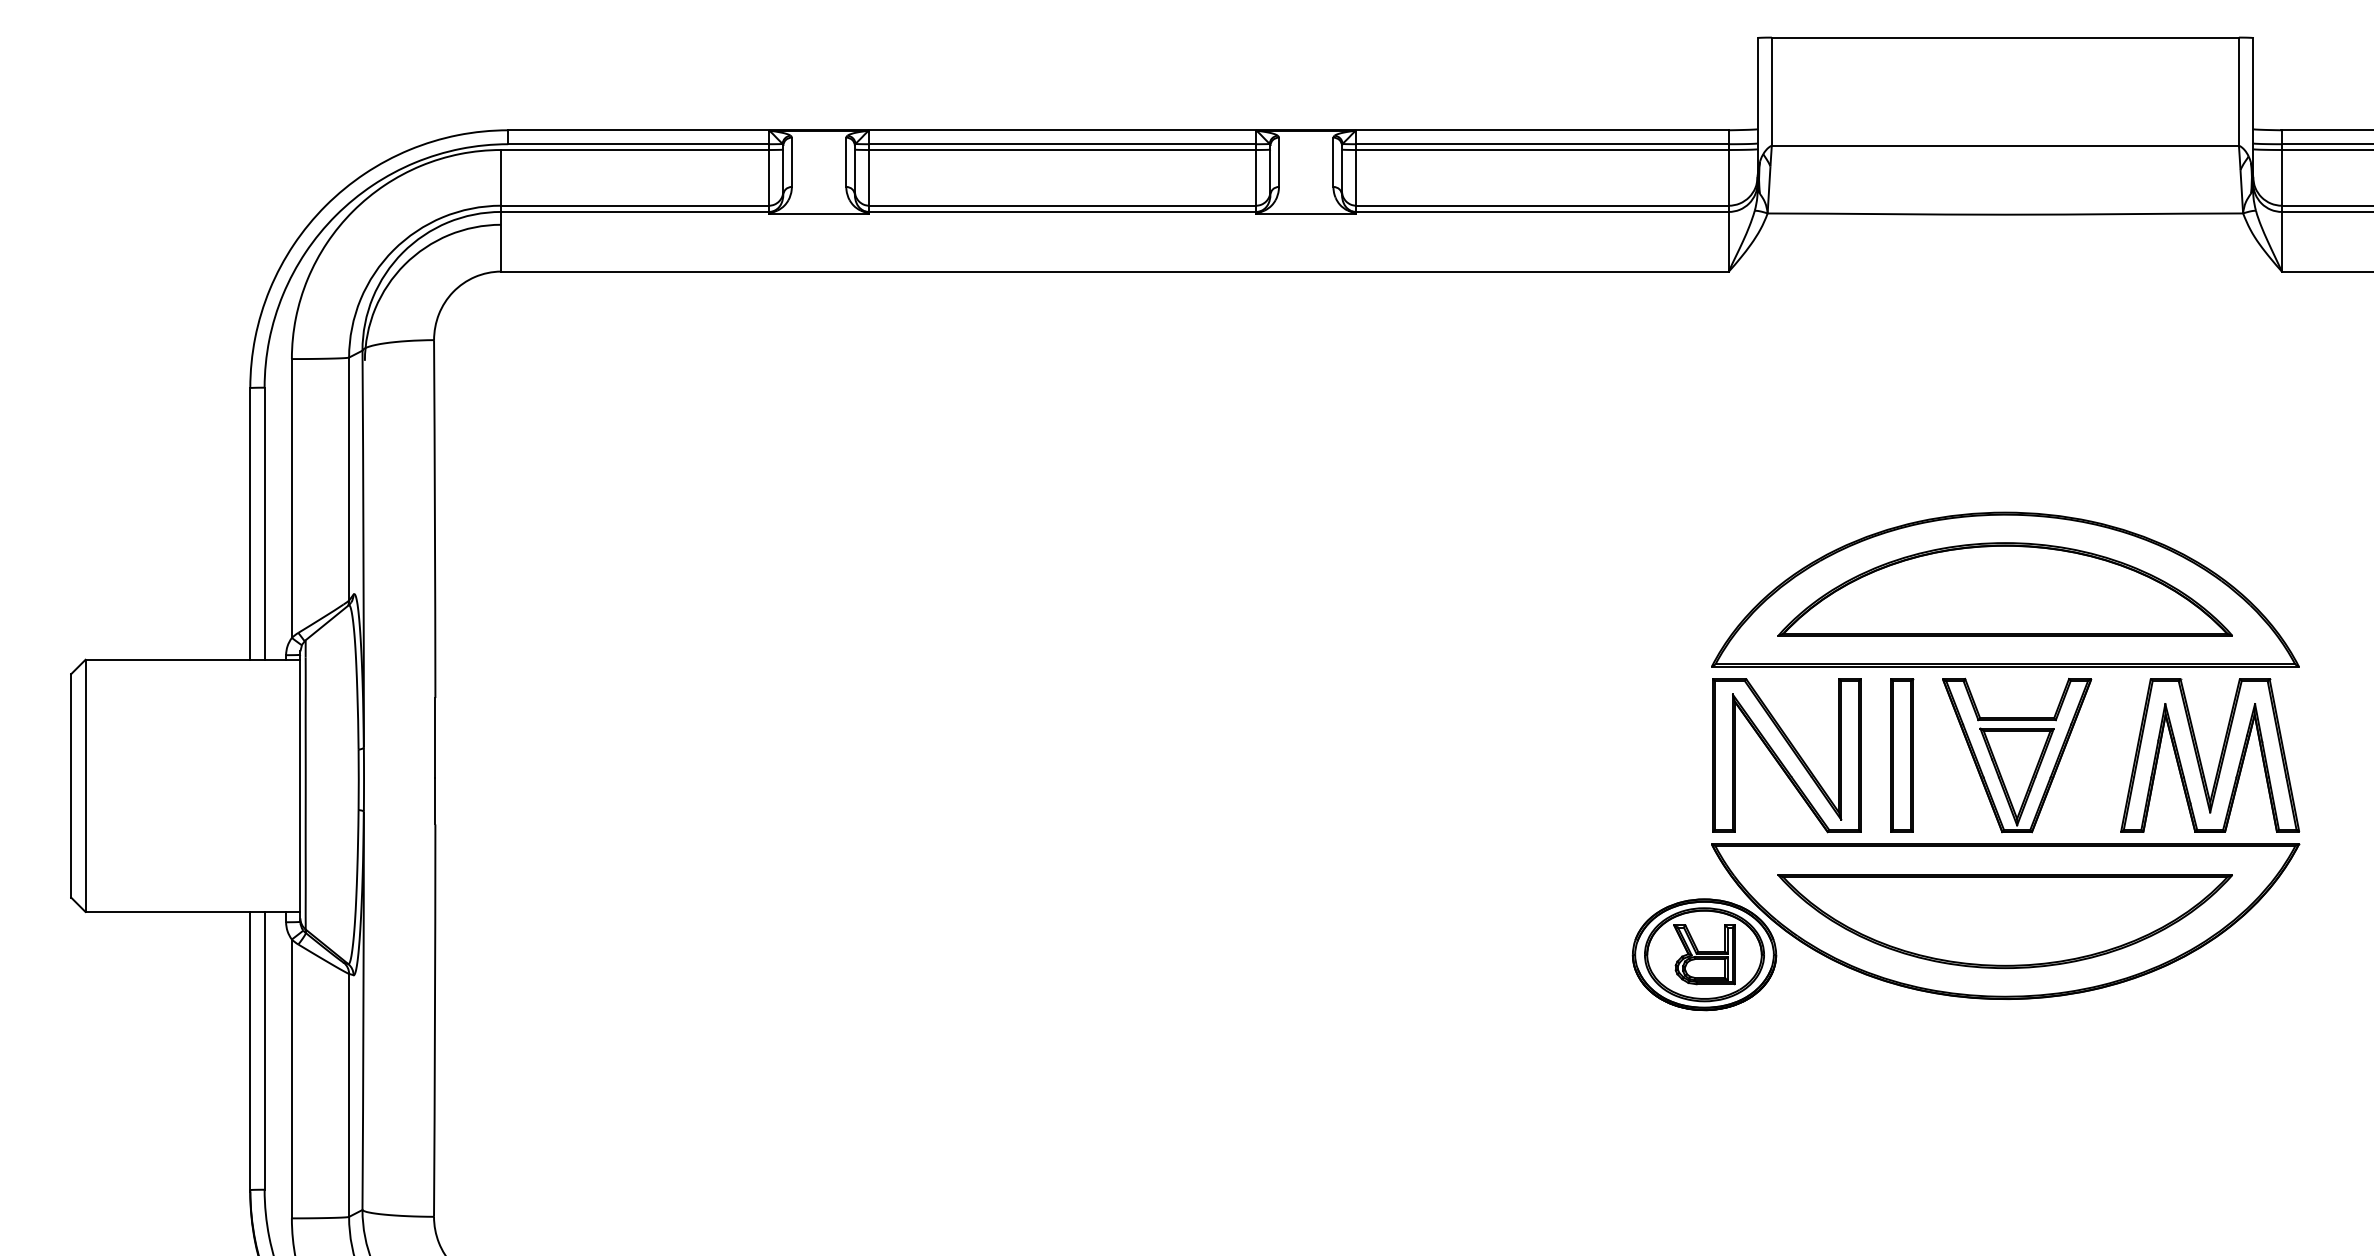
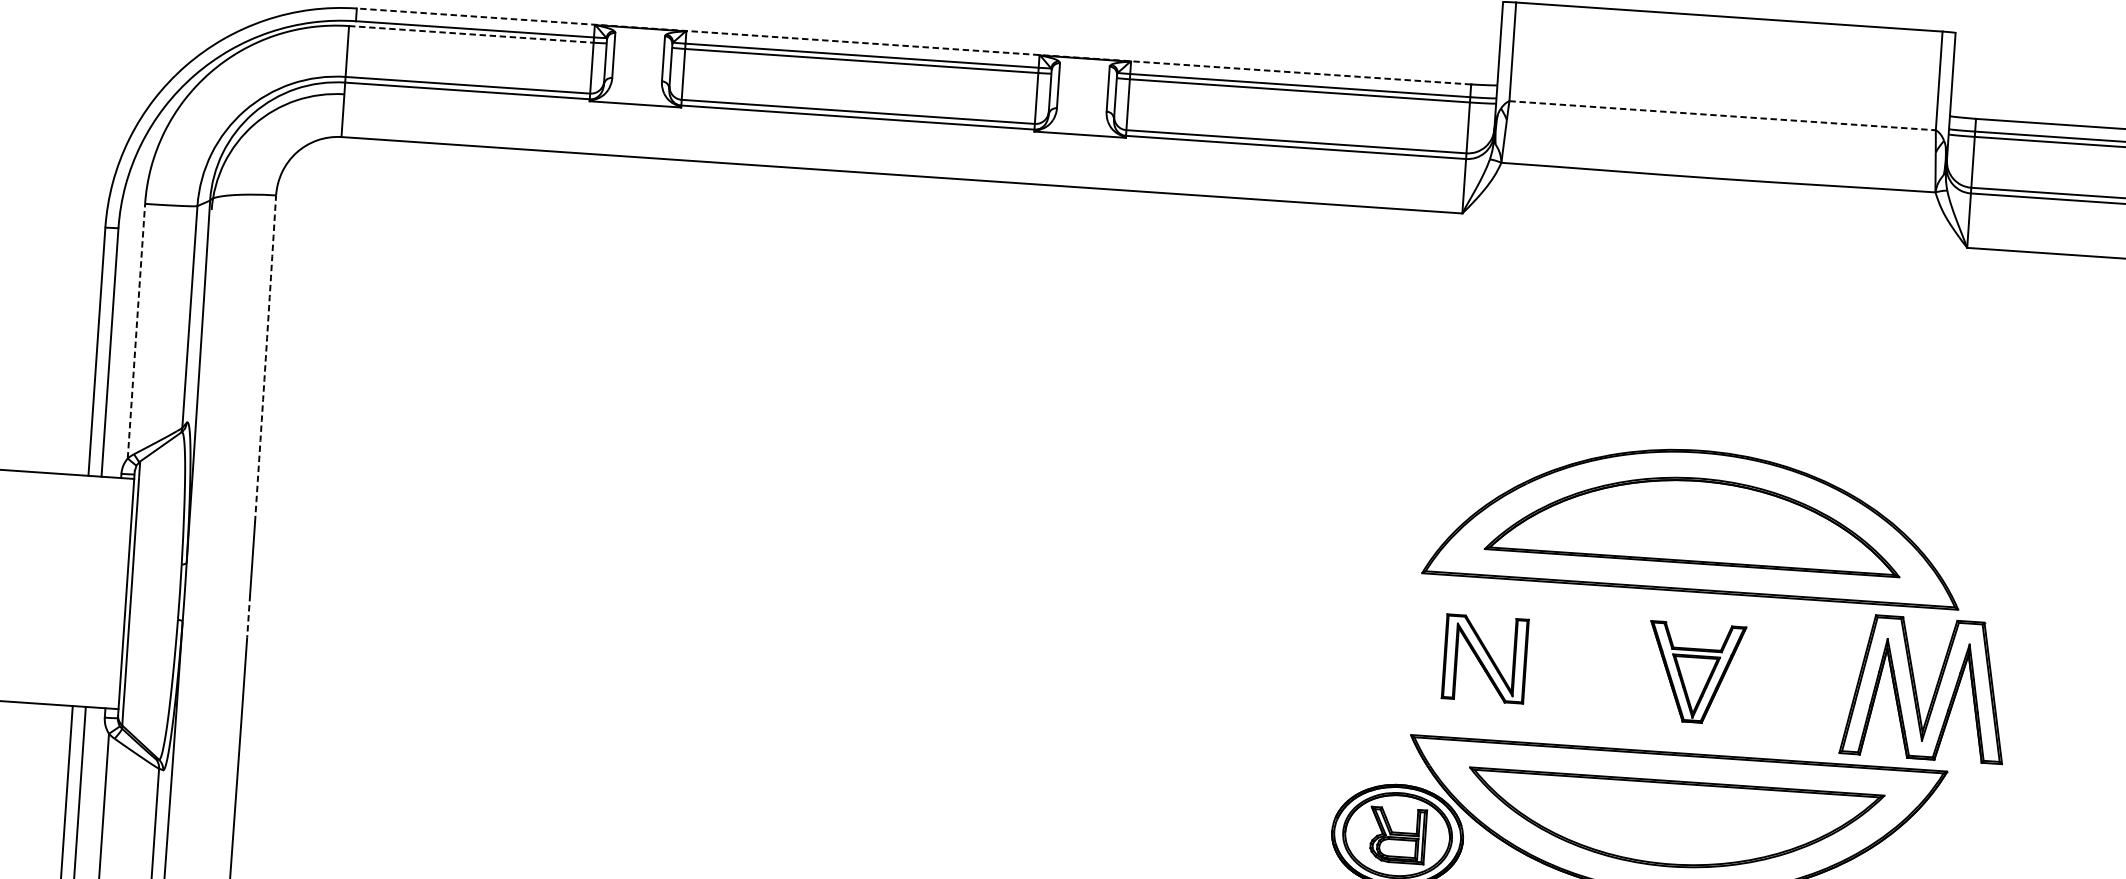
line: (1118, 130) -> (913, 46), solid -> dashed
line: (2005, 145) -> (1722, 115), solid -> dashed
line: (634, 150) -> (470, 34), solid -> dashed
line: (291, 498) -> (136, 331), solid -> dashed
arc: (434, 519) -> (265, 359), solid -> dashed
part: (1786, 755) -> (1484, 658), size x0.6
part: (1902, 755) -> (1590, 666), removed
part: (2017, 755) -> (1695, 673), size x0.7
part: (2219, 758) -> (1933, 692), moved
line: (435, 801) -> (248, 616), solid -> dashed

